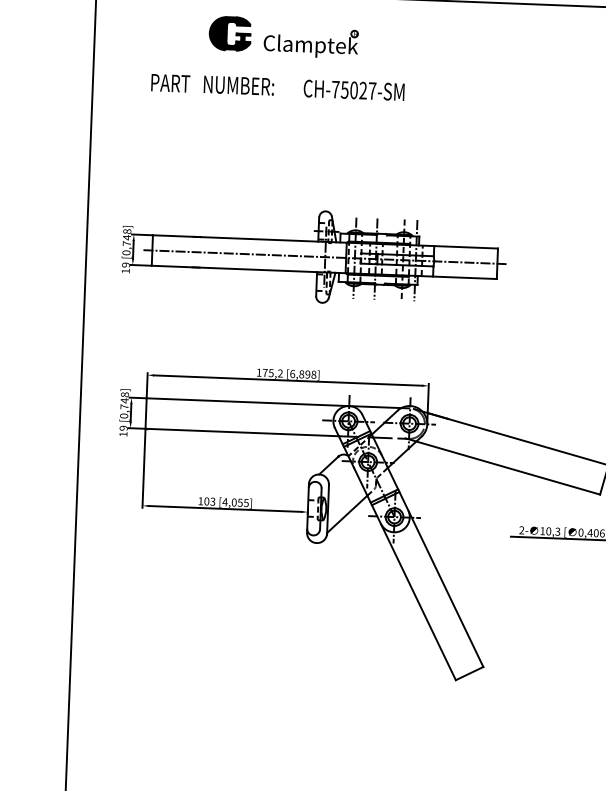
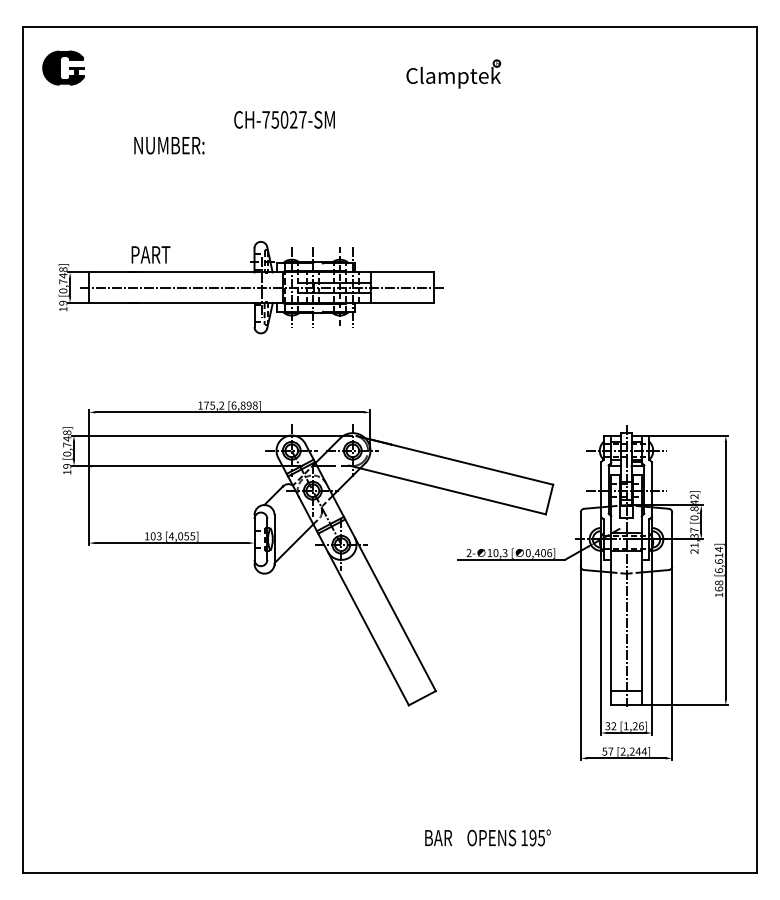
part: (230, 33) -> (63, 67), moved
part: (310, 42) -> (453, 73), moved
text: (170, 82) -> (150, 254), moved
text: (239, 85) -> (169, 145), moved

